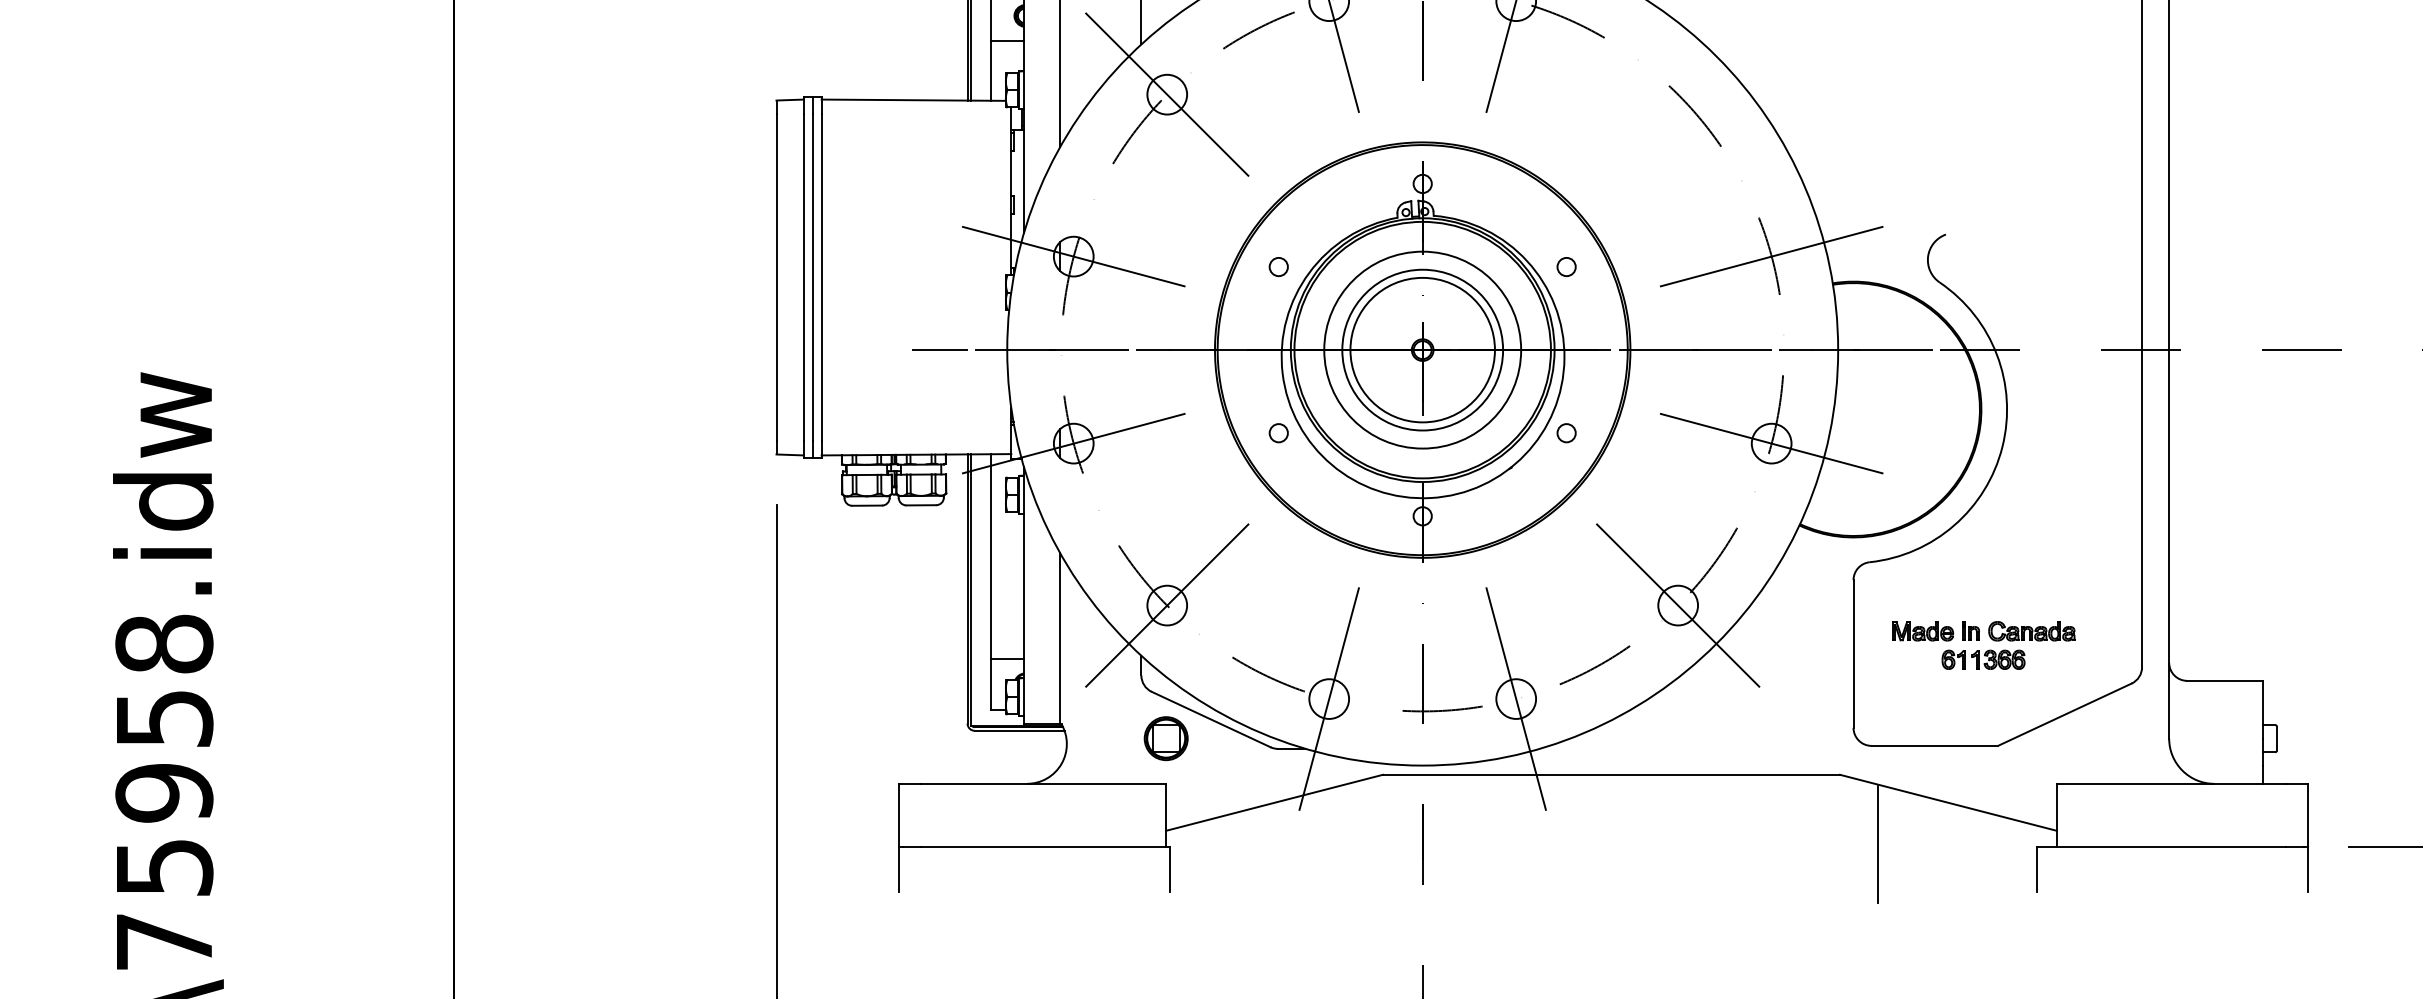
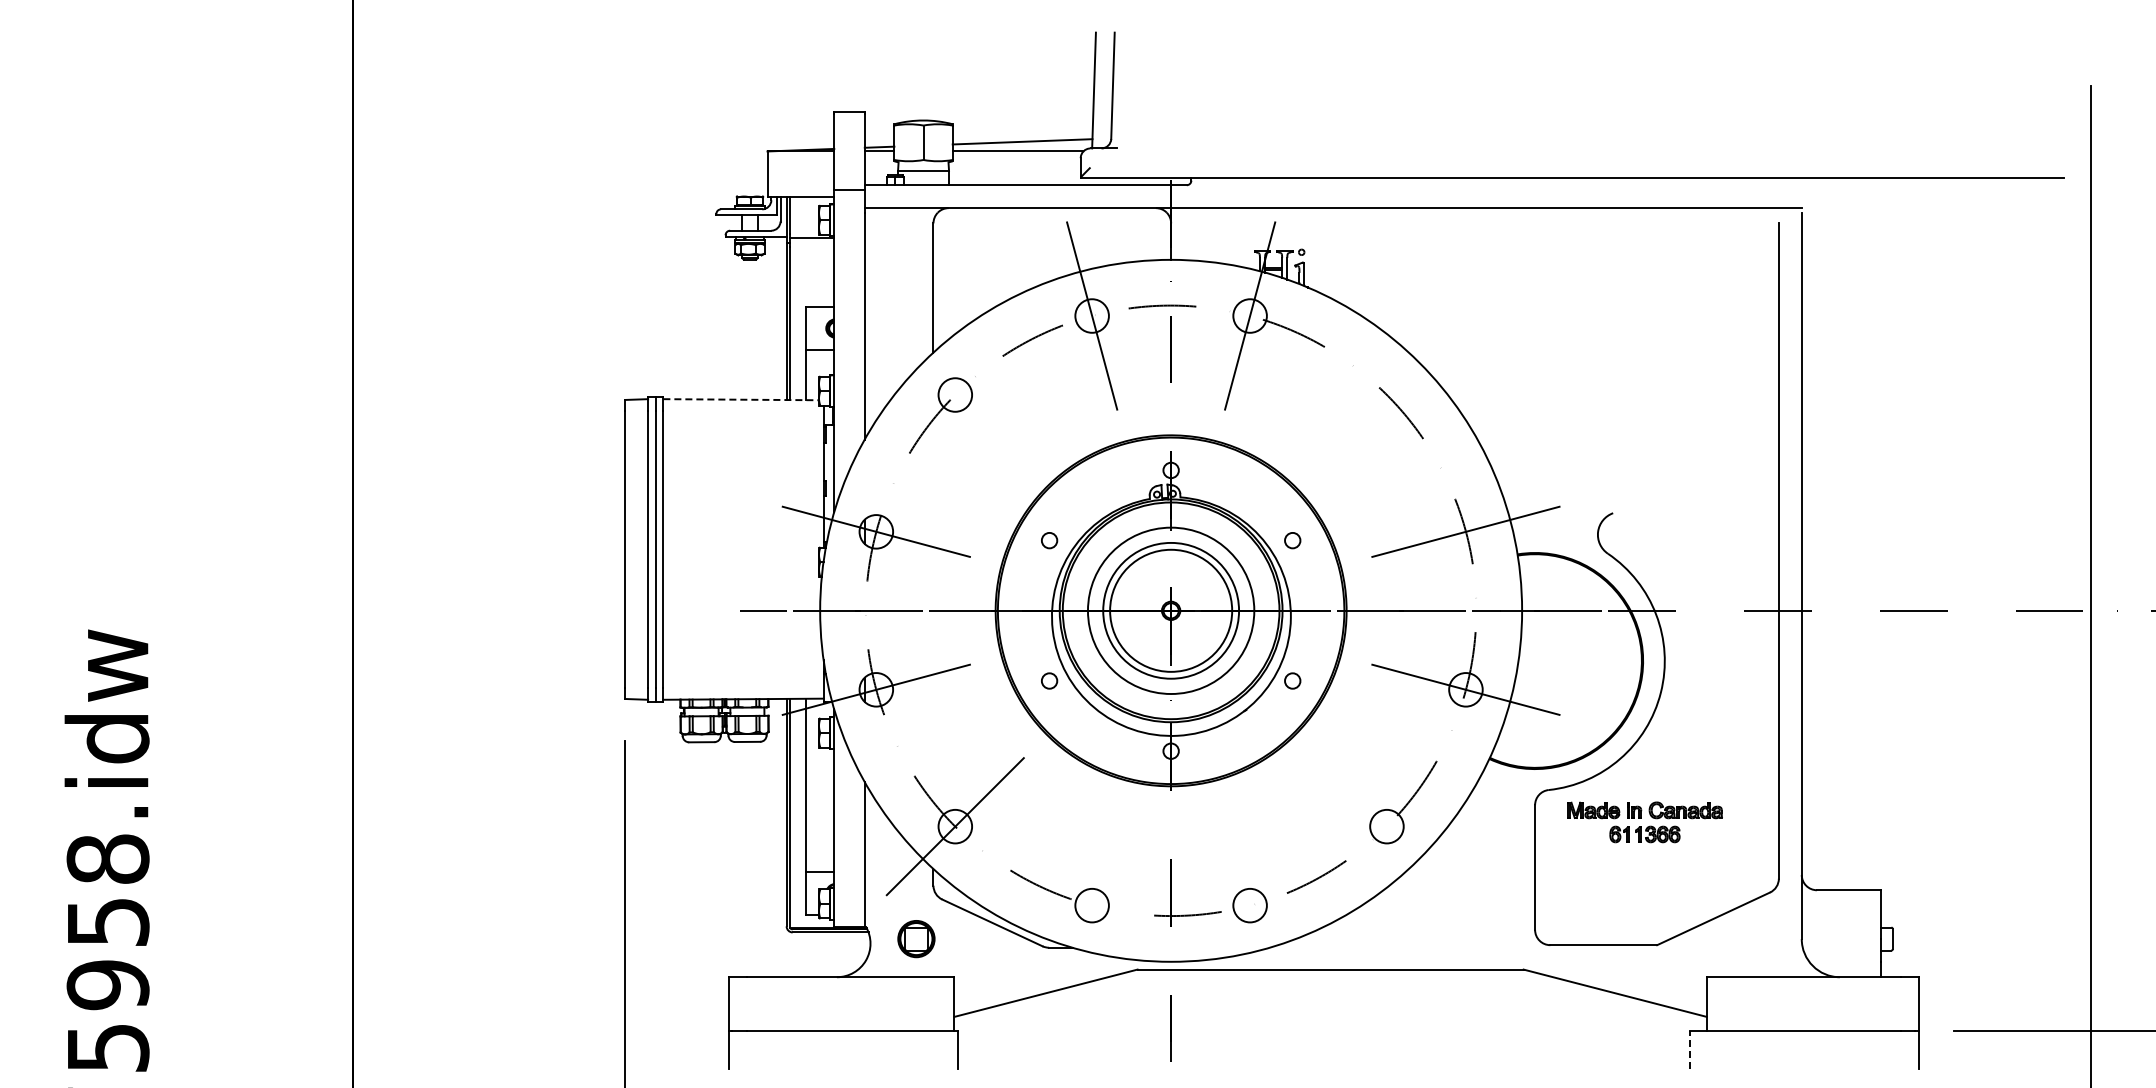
line: (1166, 94) -> (954, 394), removed
line: (914, 99) -> (741, 399), solid -> dashed
line: (1677, 605) -> (1386, 826), removed
part: (1983, 645) -> (1644, 822), moved
line: (1329, 698) -> (1092, 905), removed
line: (1516, 698) -> (1250, 905), removed
part: (1166, 739) -> (916, 939), moved
line: (1877, 843) -> (1555, 1027), removed
line: (2036, 869) -> (1689, 1049), solid -> dashed

